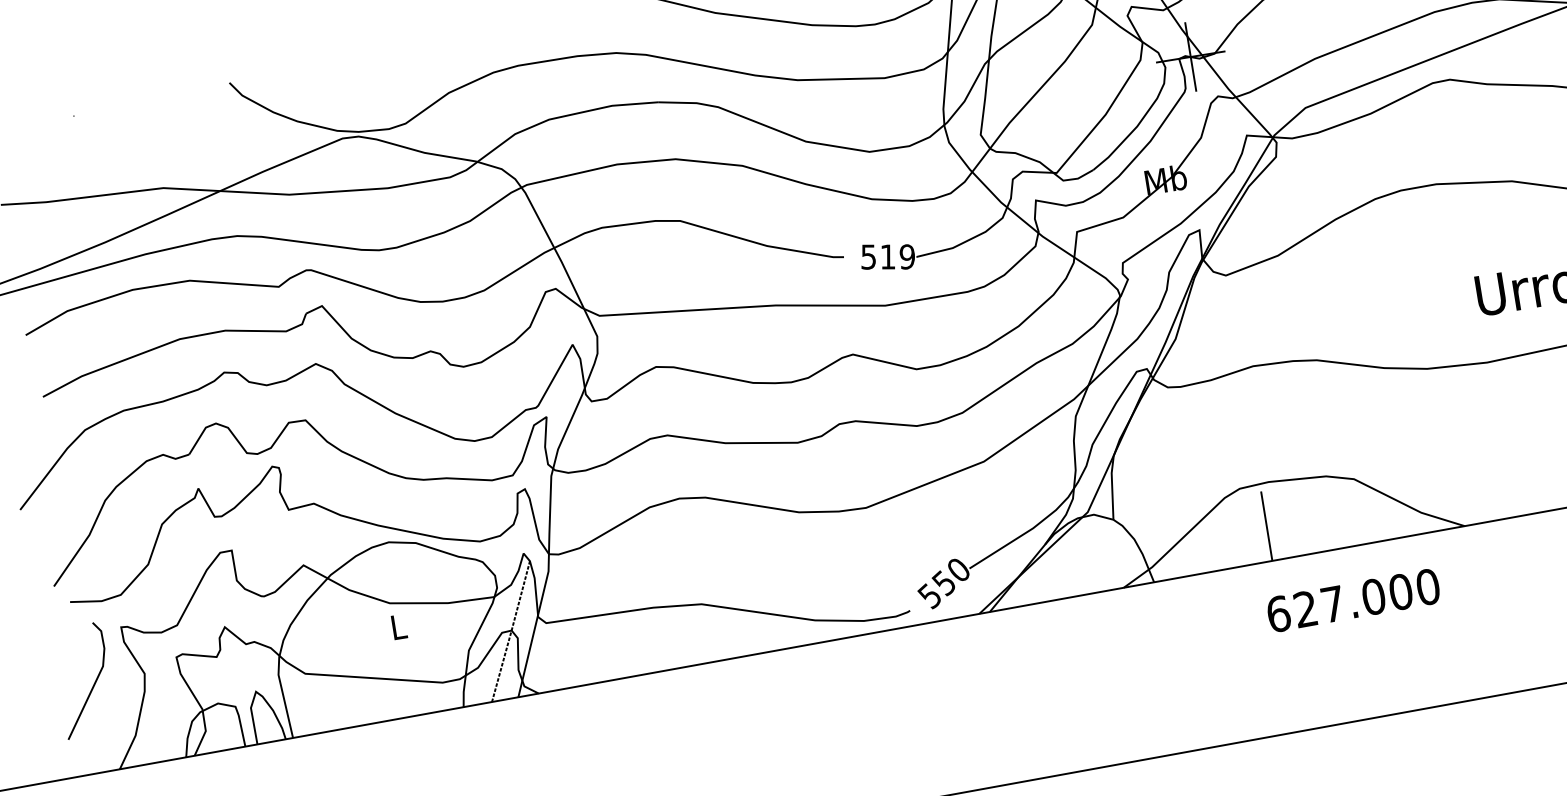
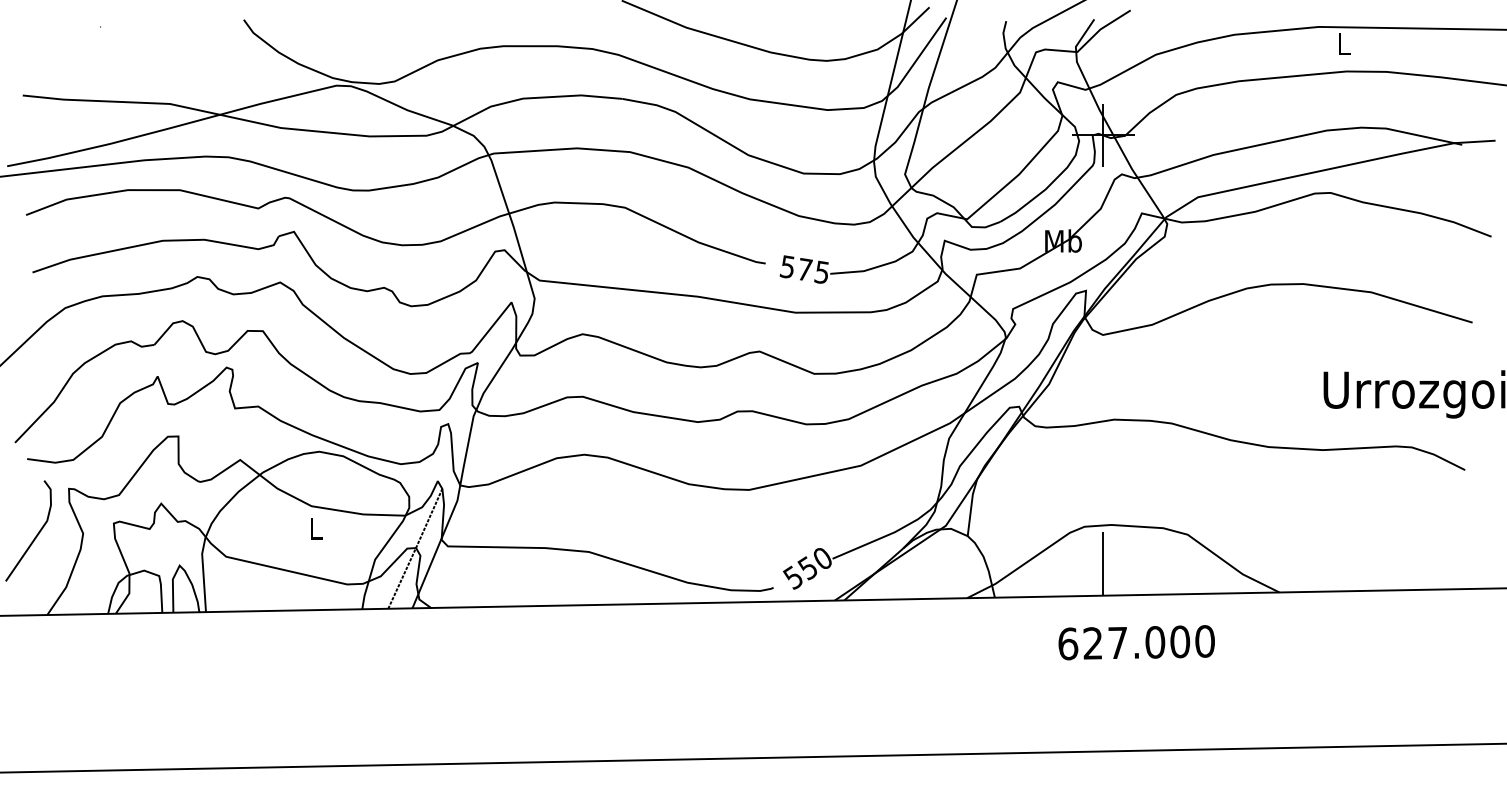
text: (897, 256) -> (813, 270), 519 -> 575
text: (1353, 600) -> (1136, 642), moved

